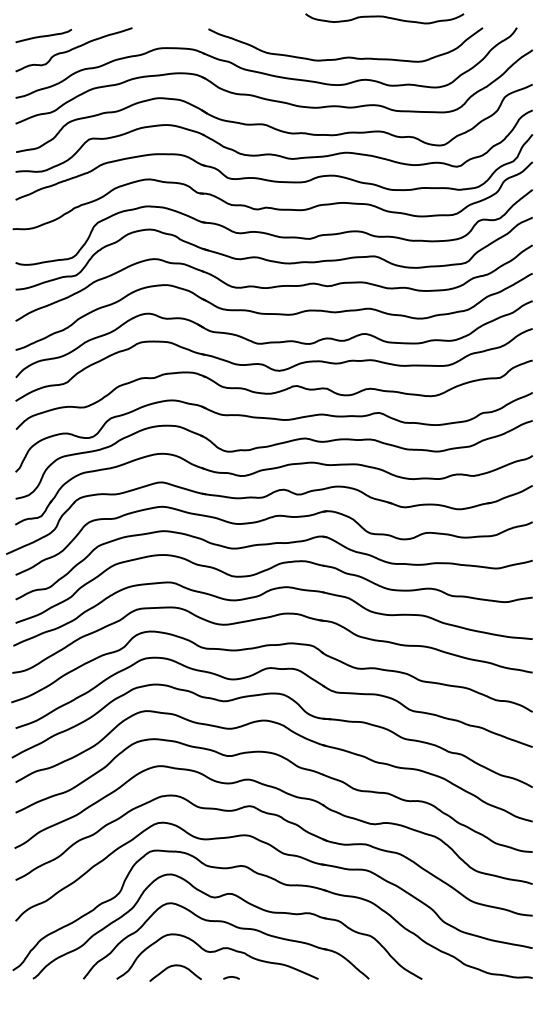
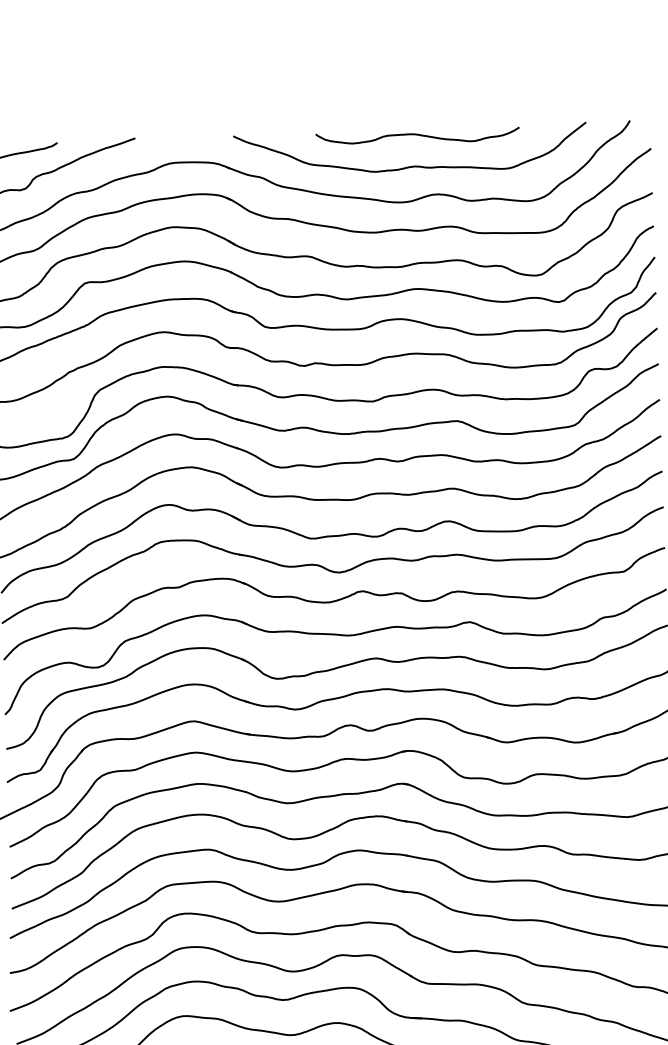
curve: (384, 17) -> (417, 135), moved

